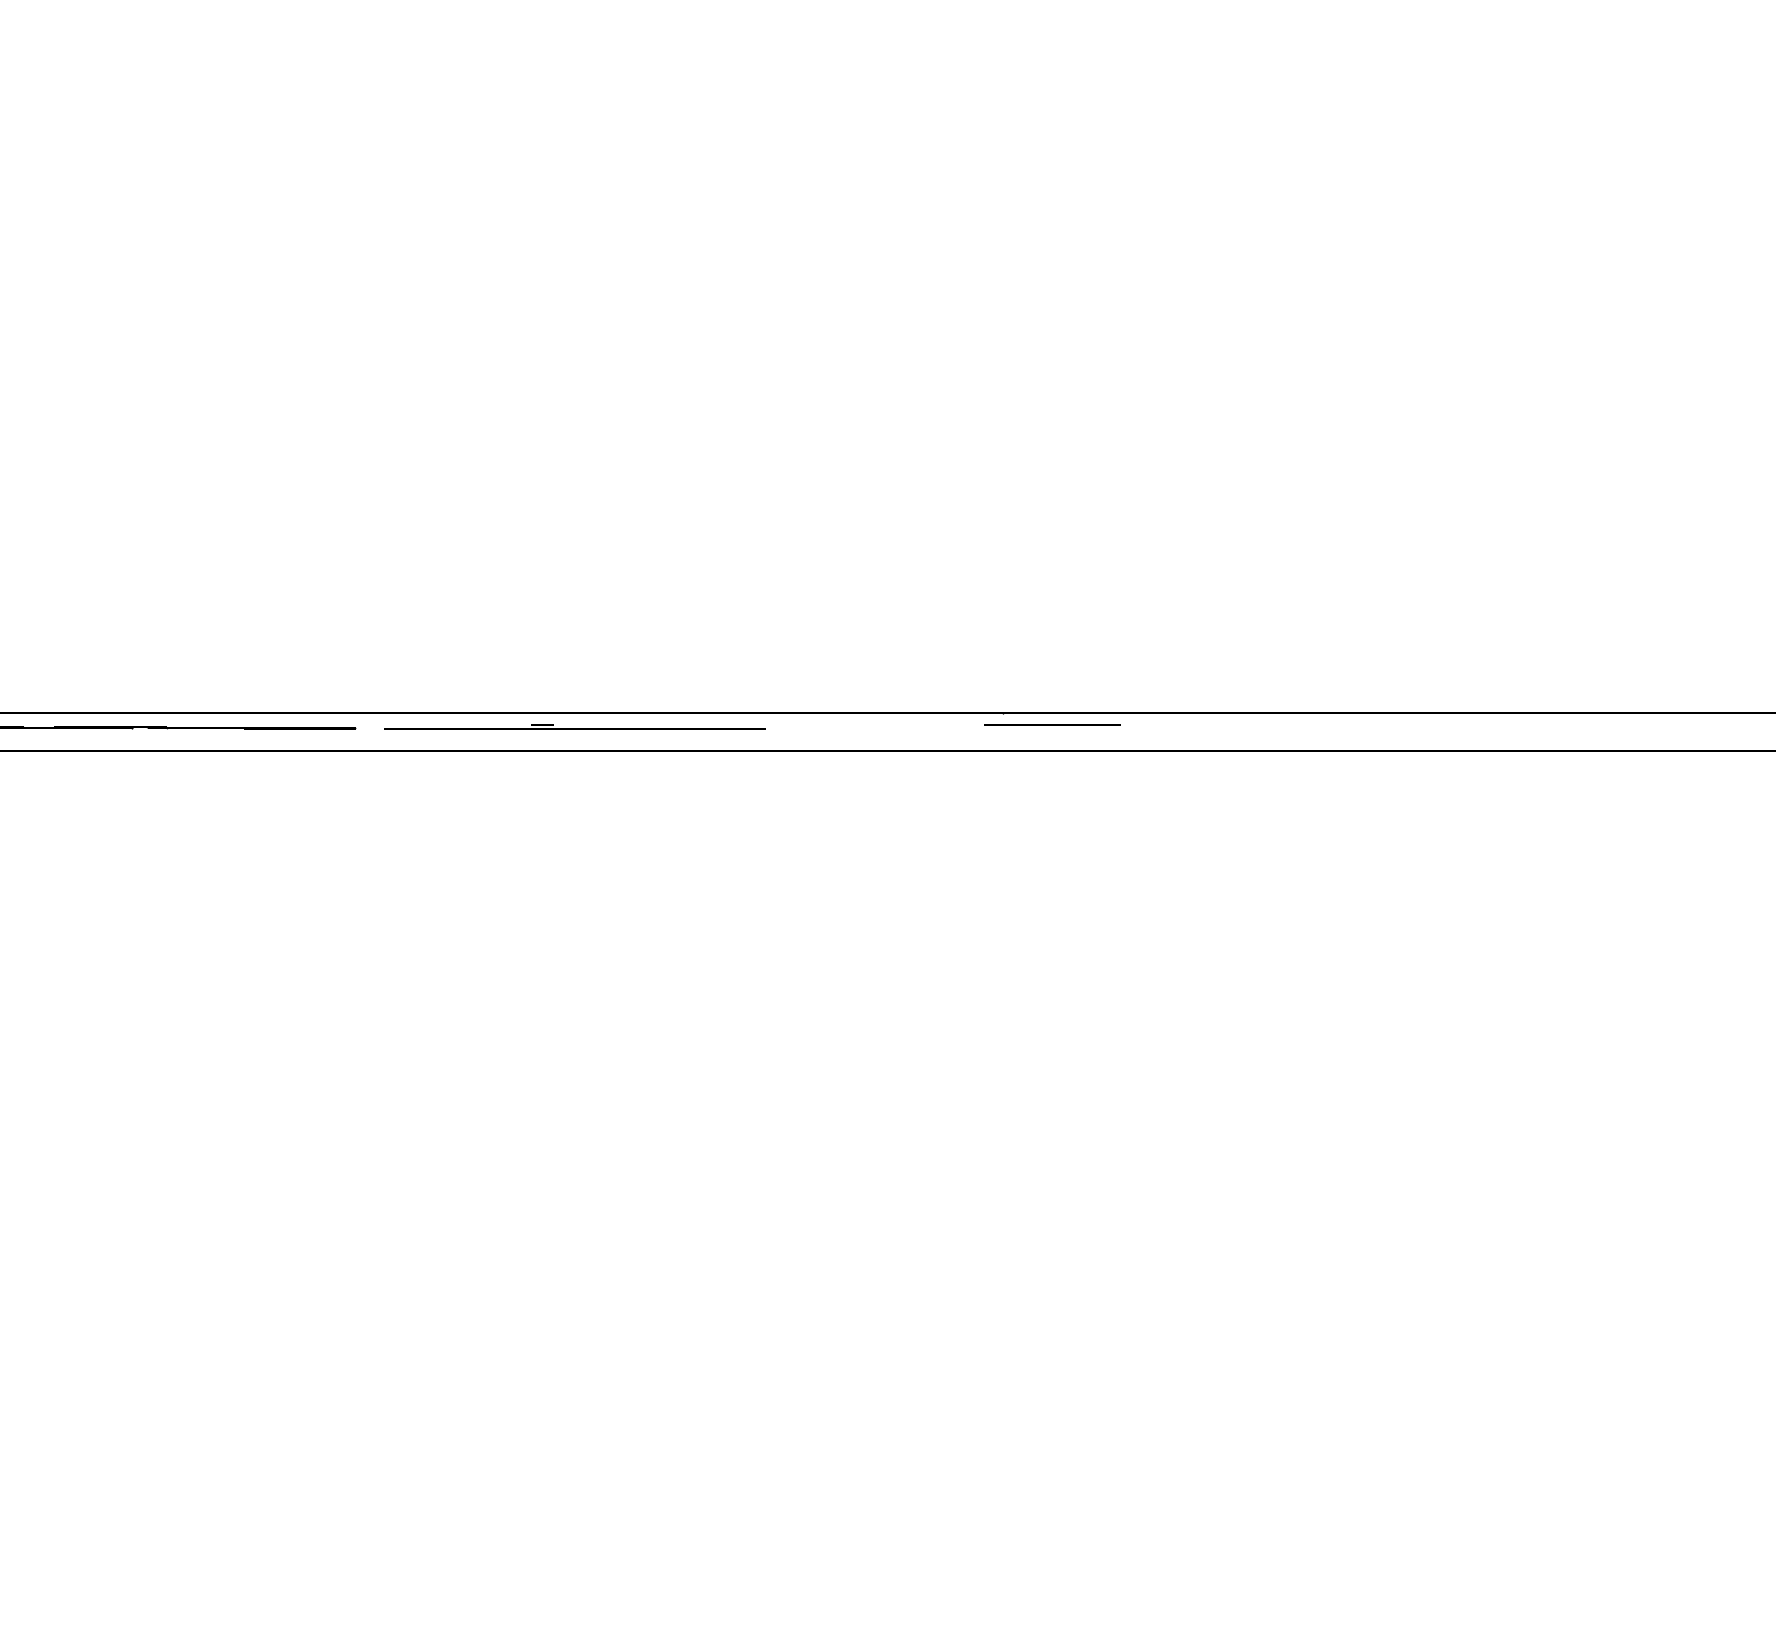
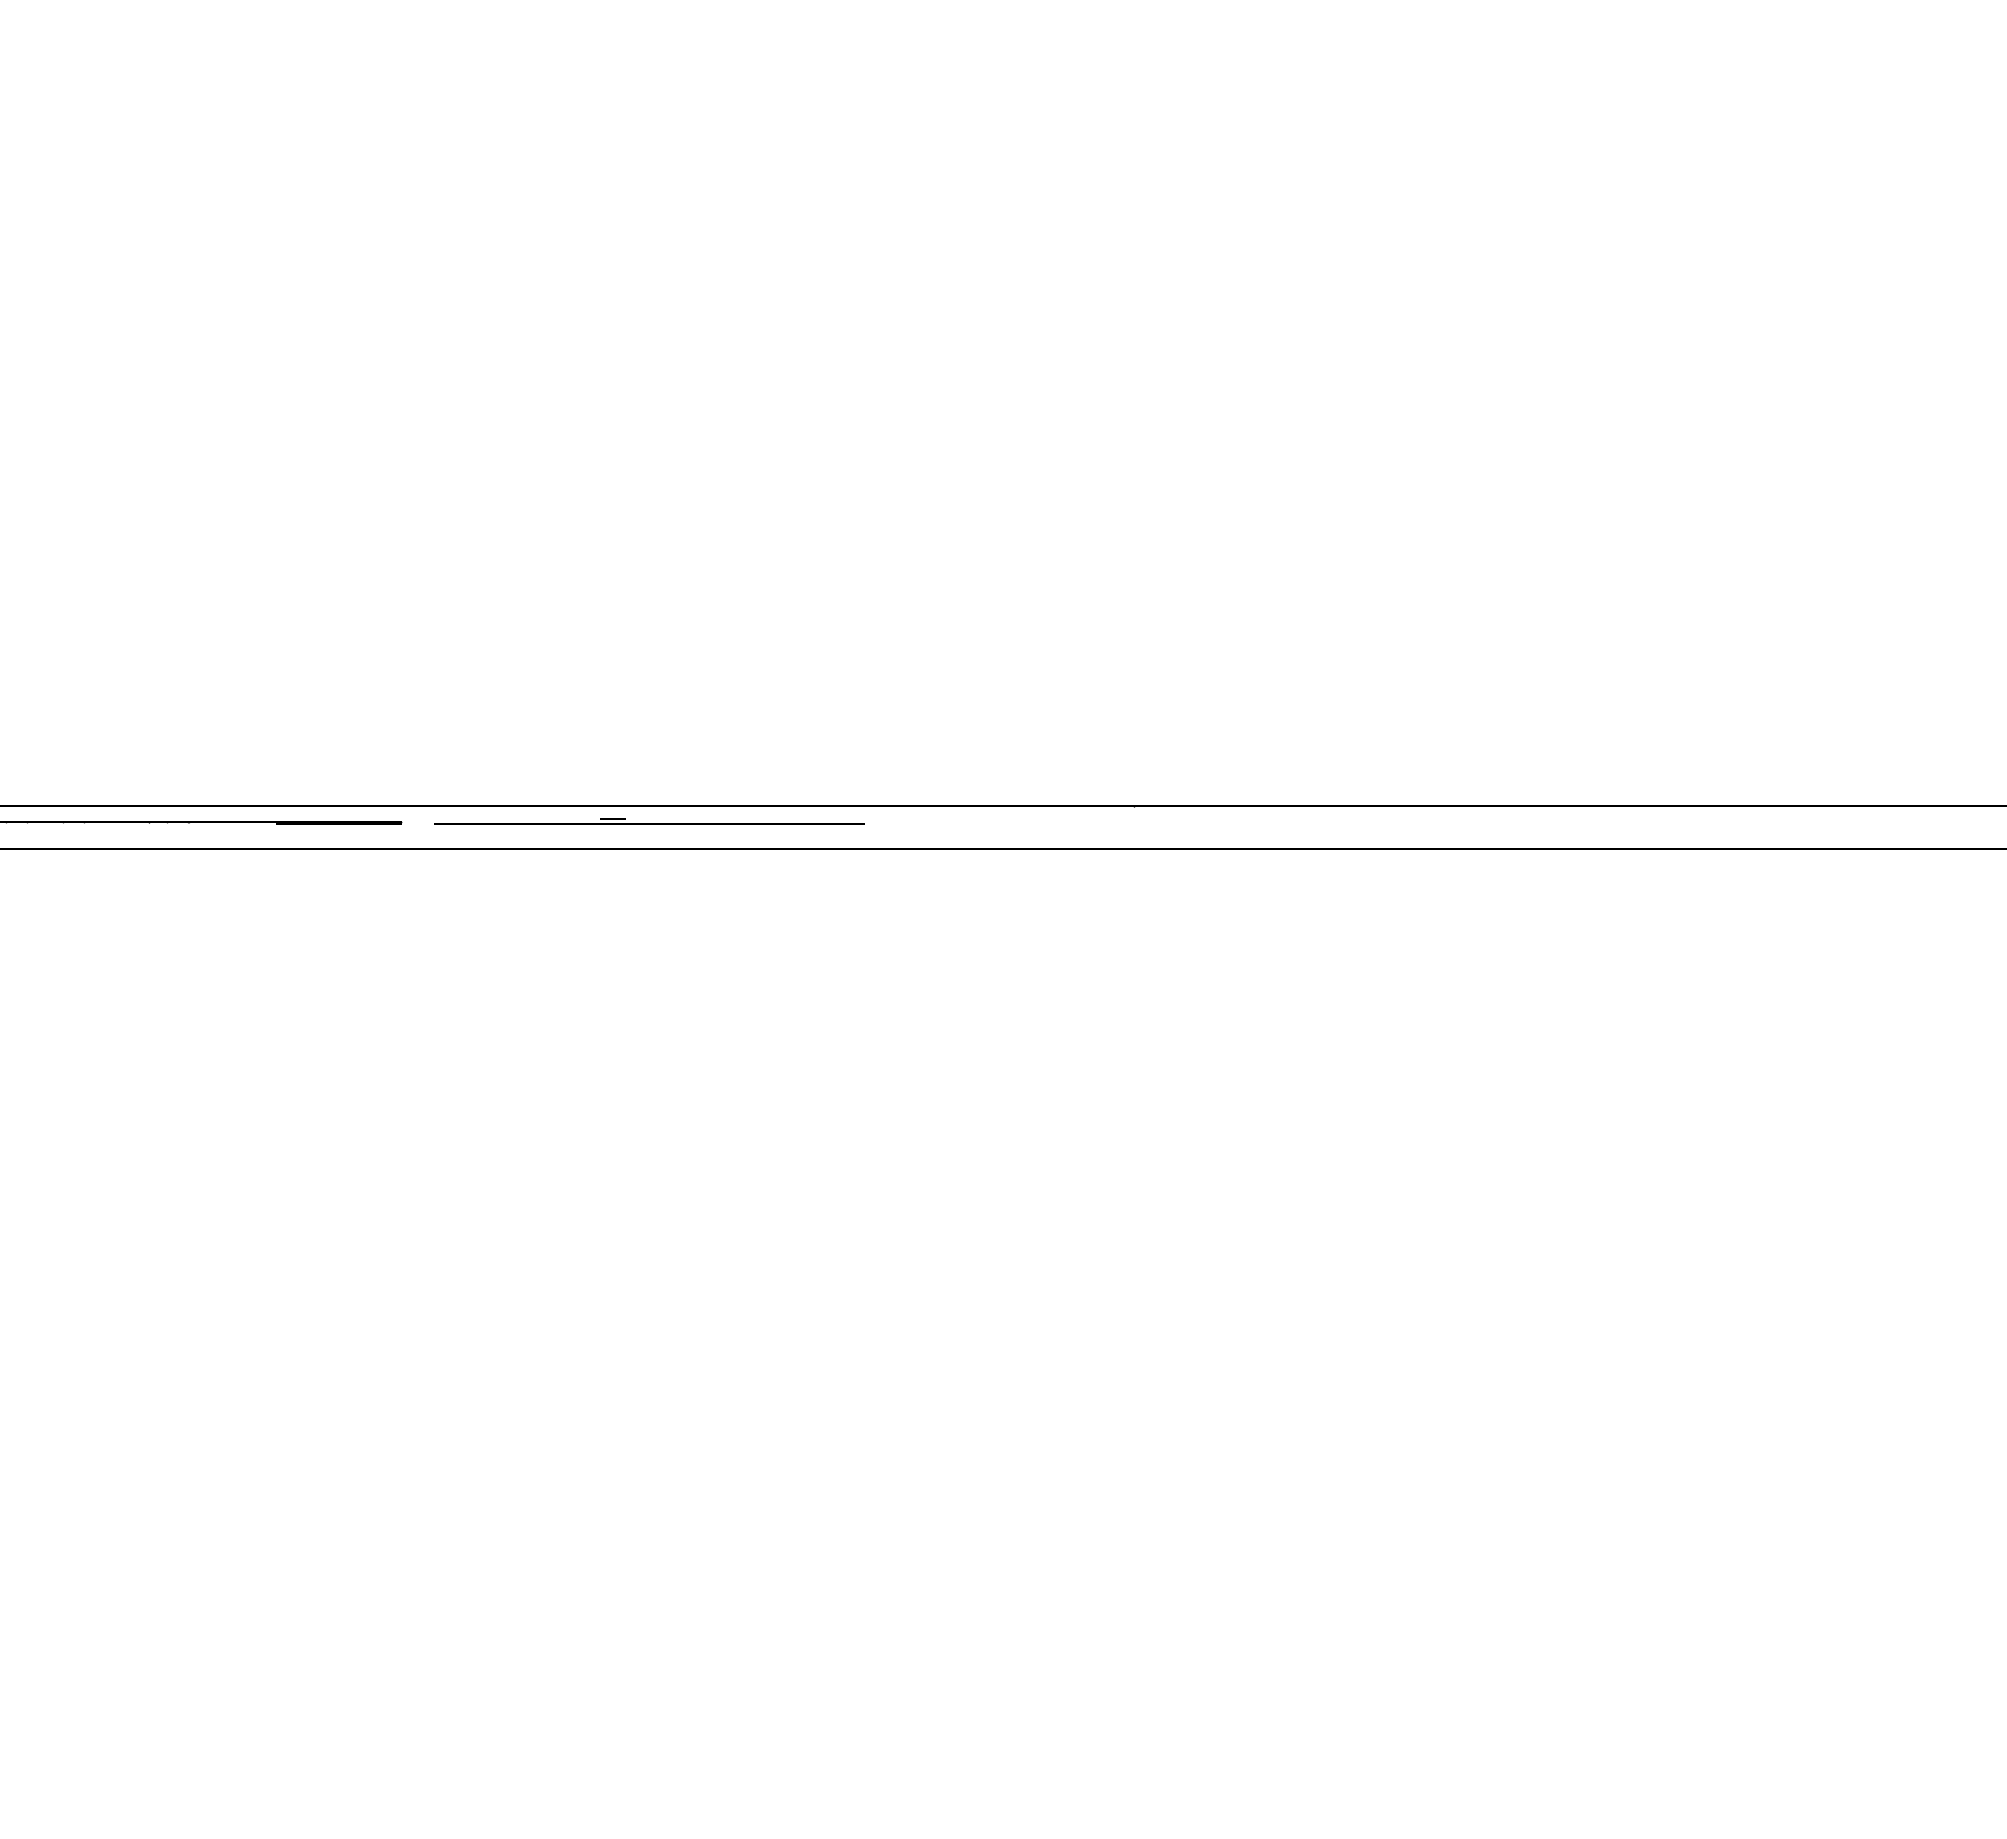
line: (1052, 724) -> (1189, 818), removed

